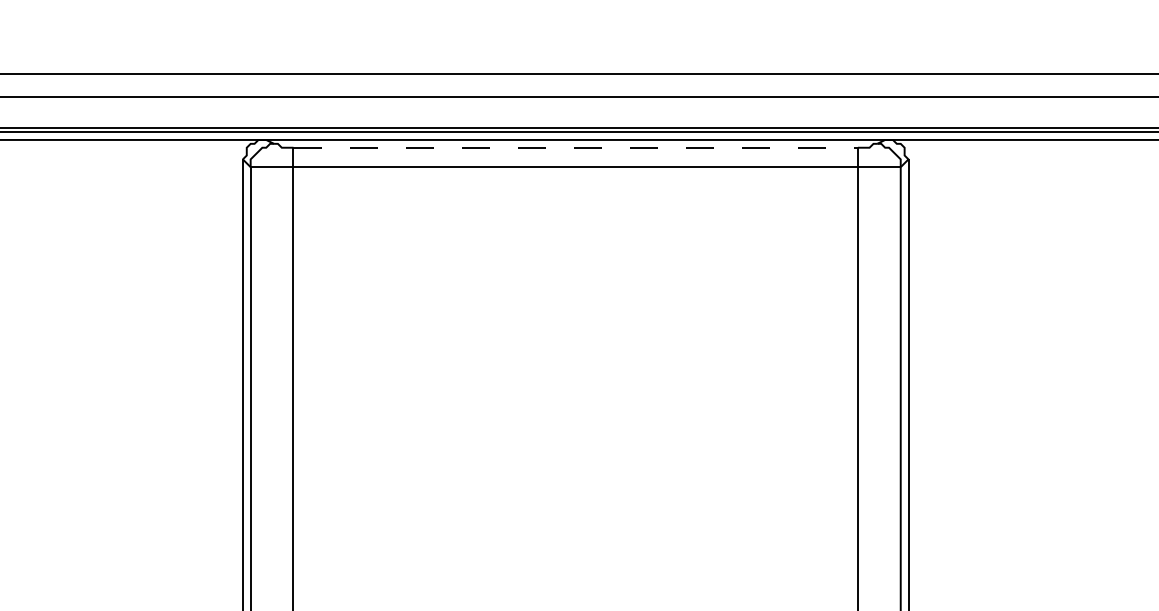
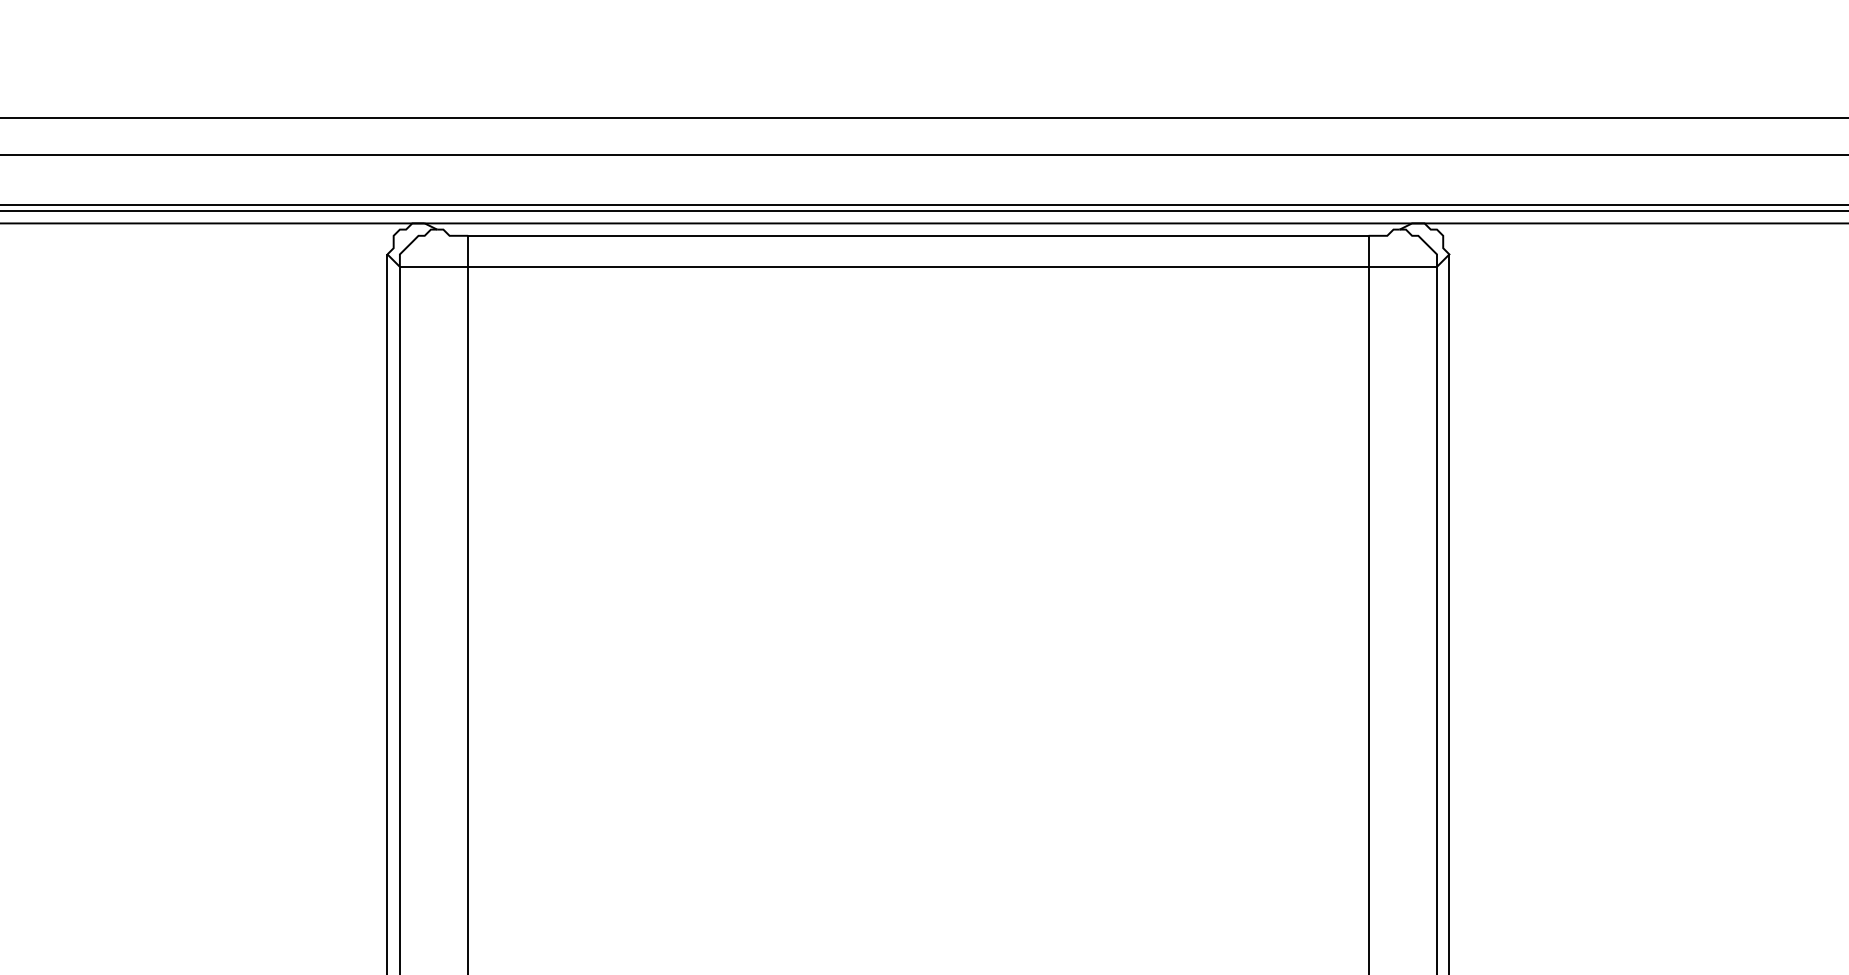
line: (576, 147) -> (919, 235), dashed -> solid

